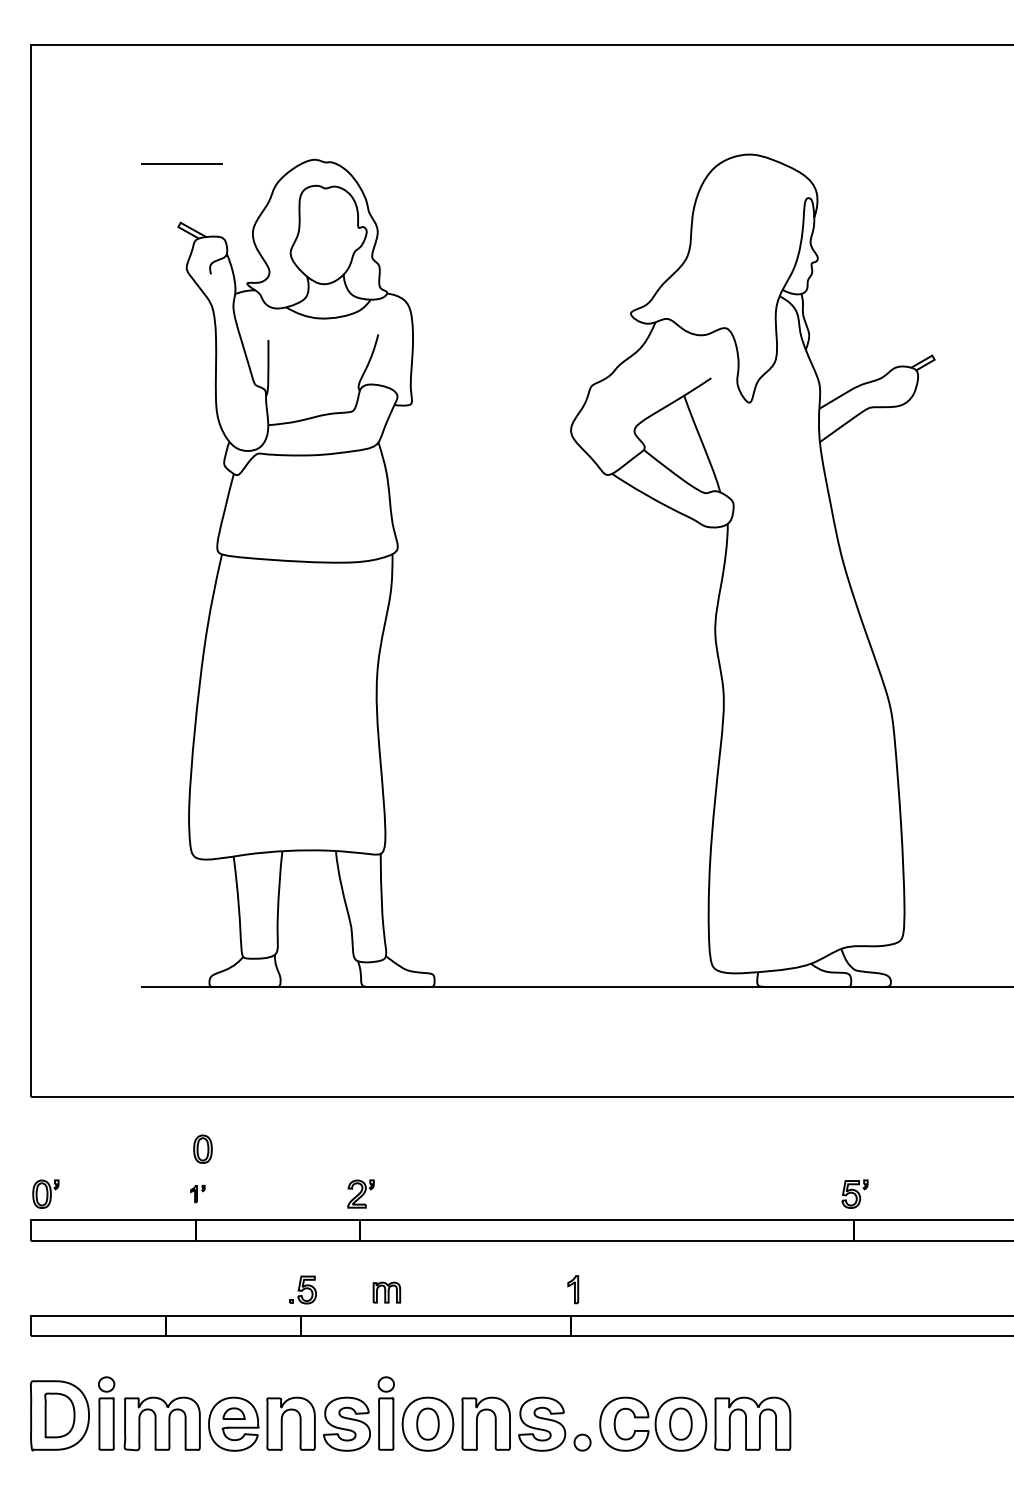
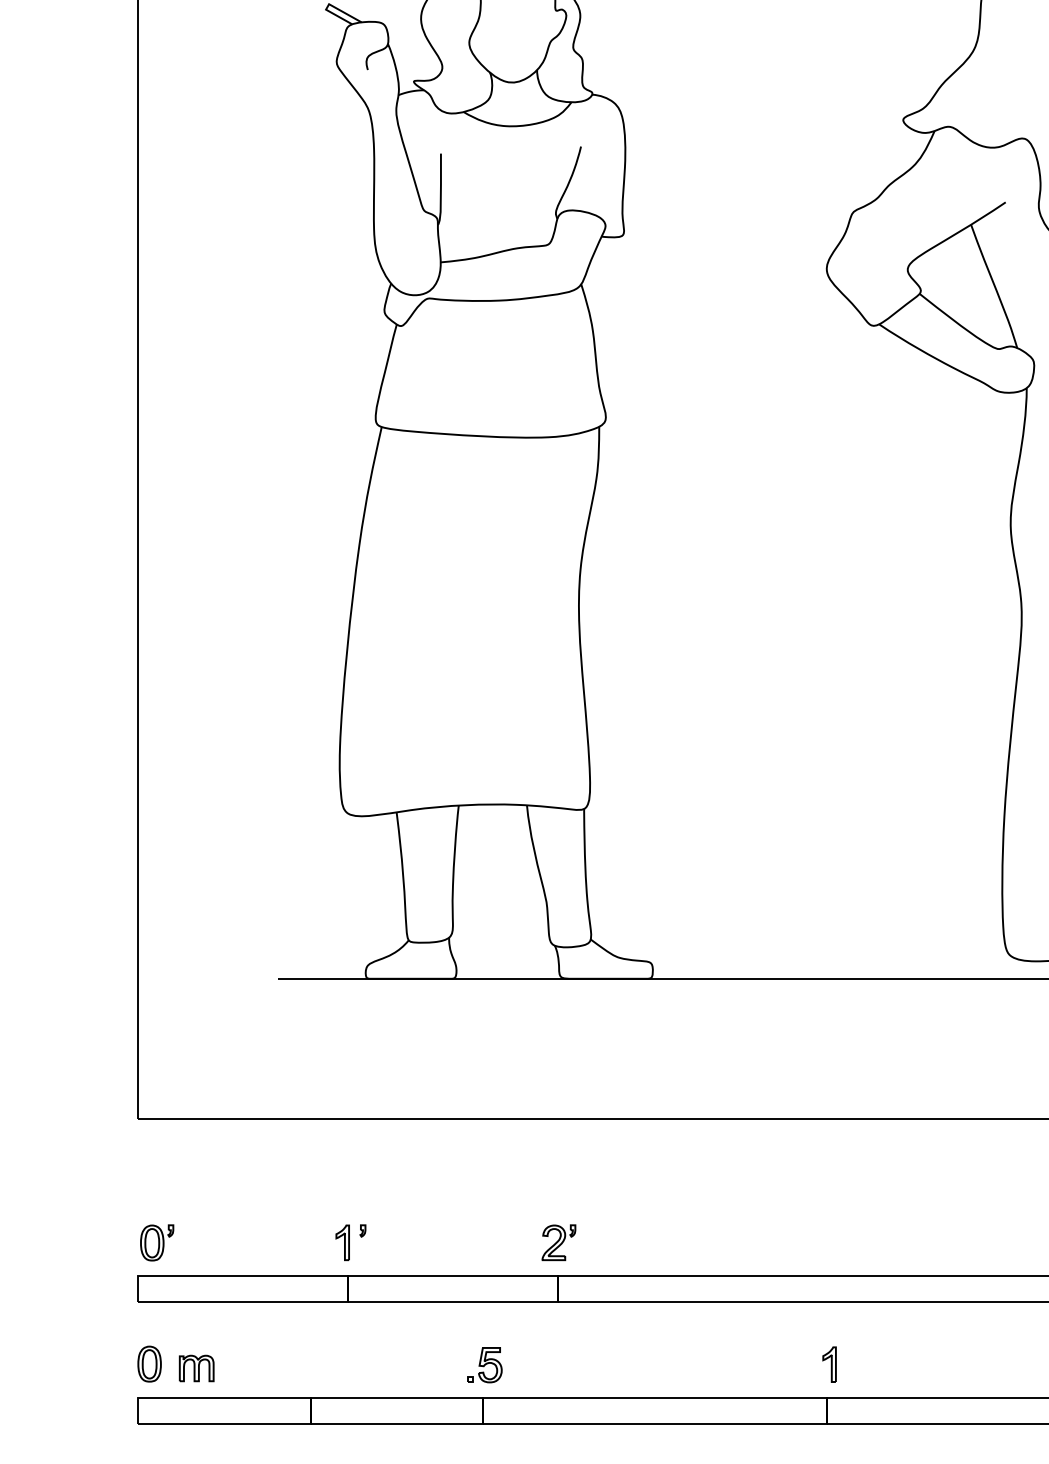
part: (202, 1148) -> (149, 1363), moved
part: (197, 1193) -> (350, 1242), size x1.67
part: (386, 1292) -> (196, 1368), moved

